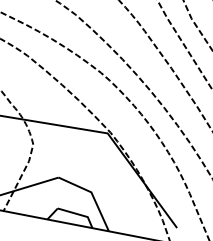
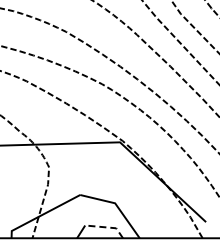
line: (79, 214) -> (107, 227), solid -> dashed

